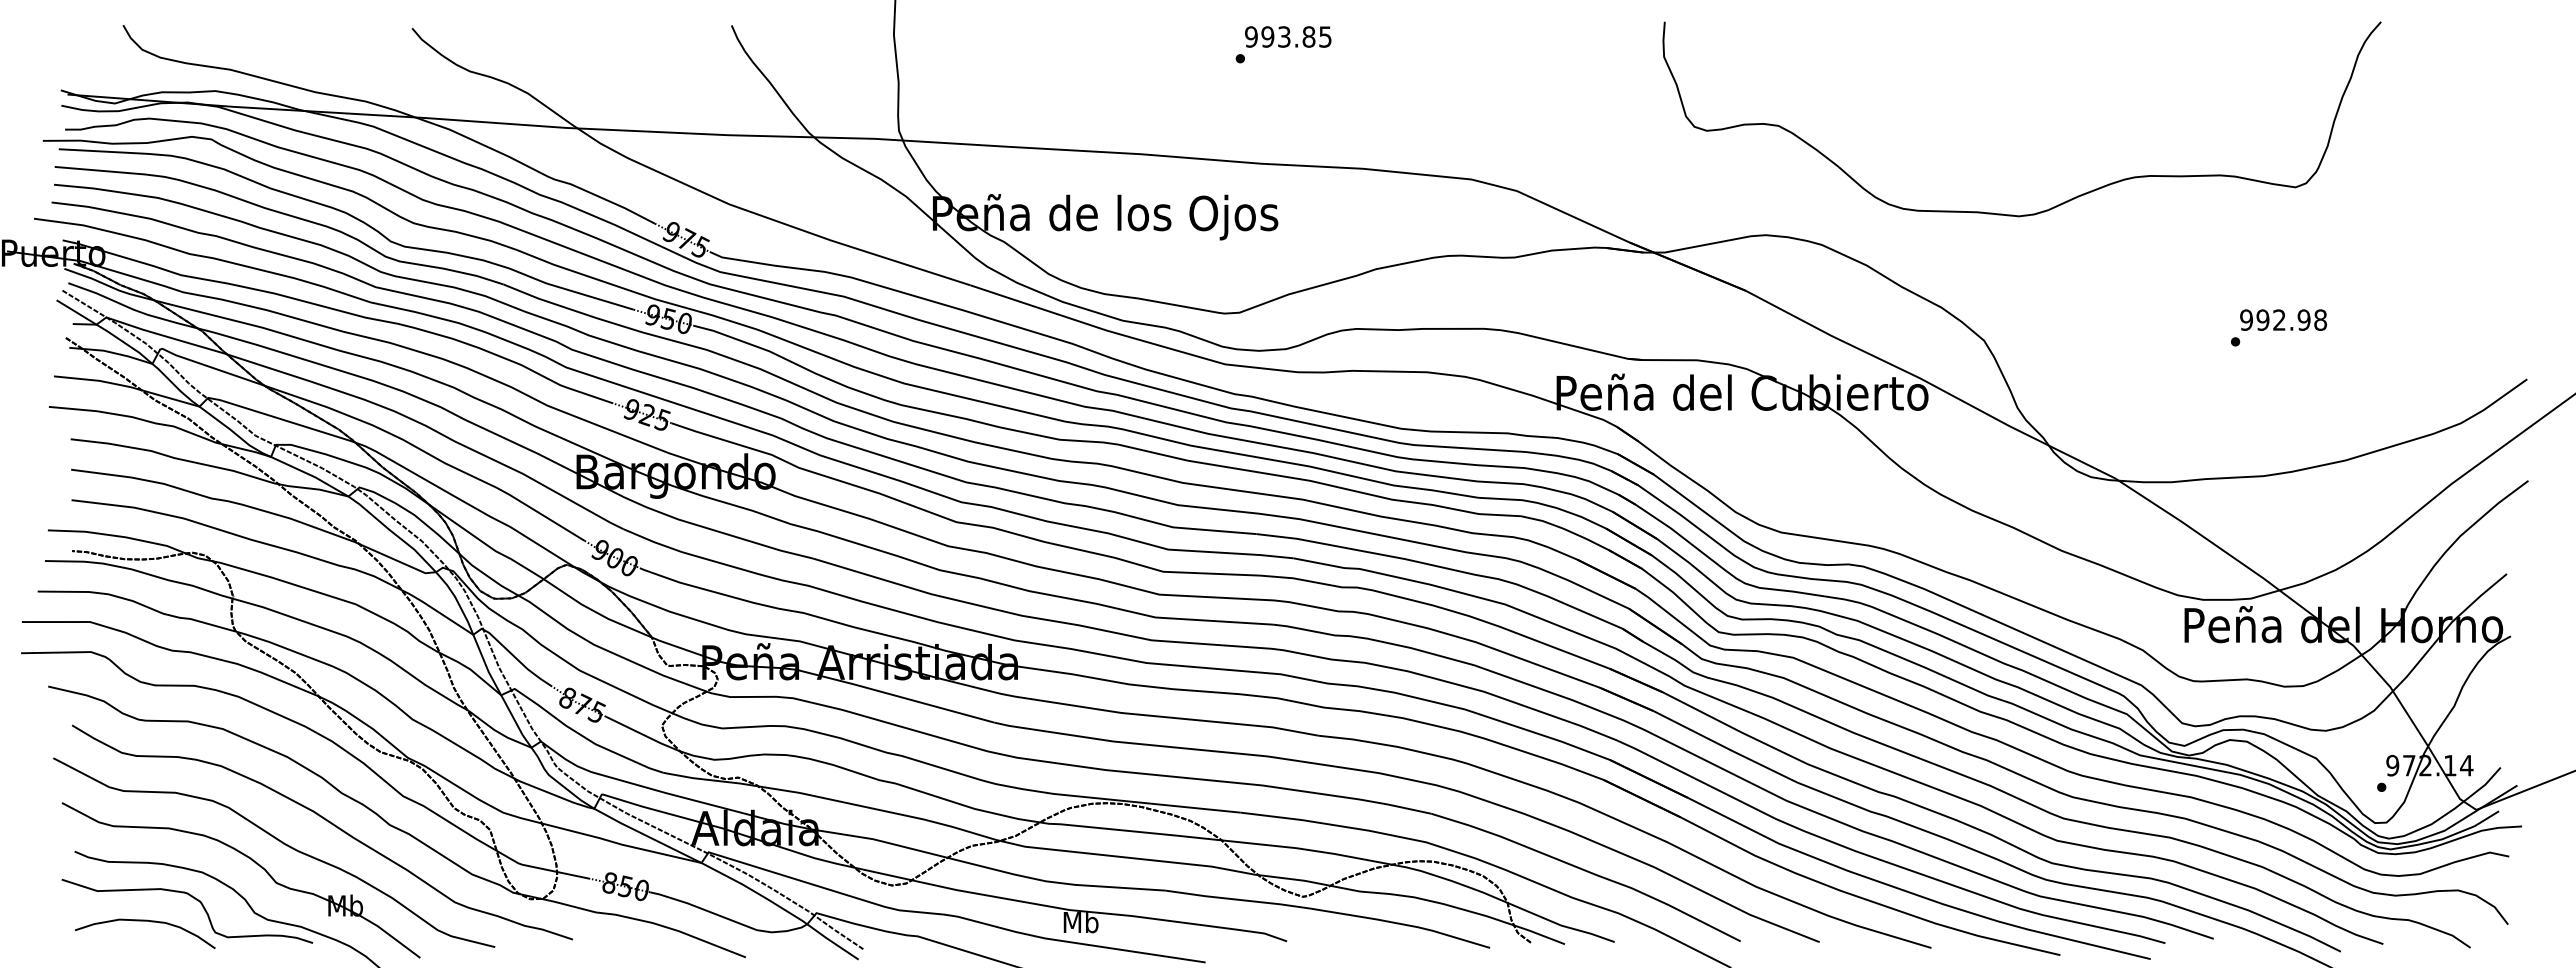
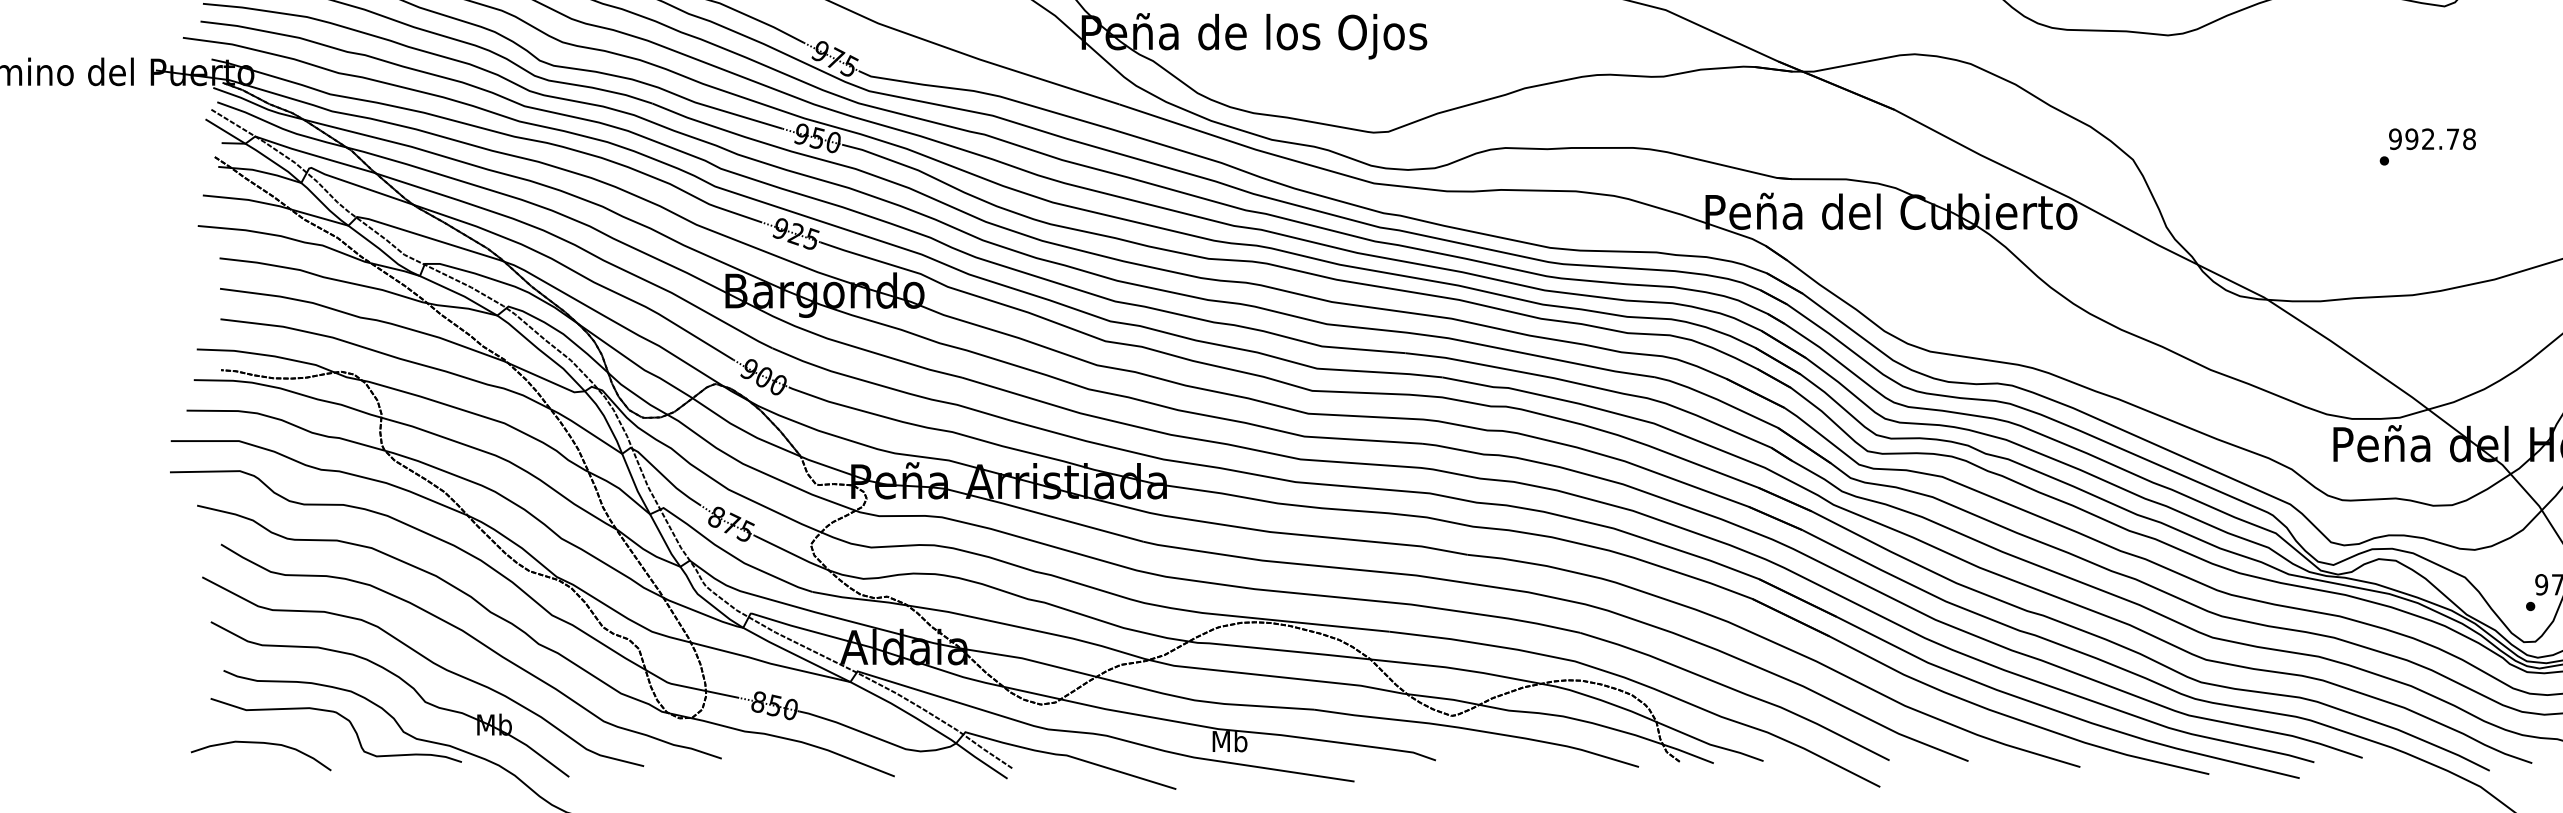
text: (2303, 319) -> (2452, 138), 992.98 -> 992.78
curve: (145, 921) -> (261, 743), moved

